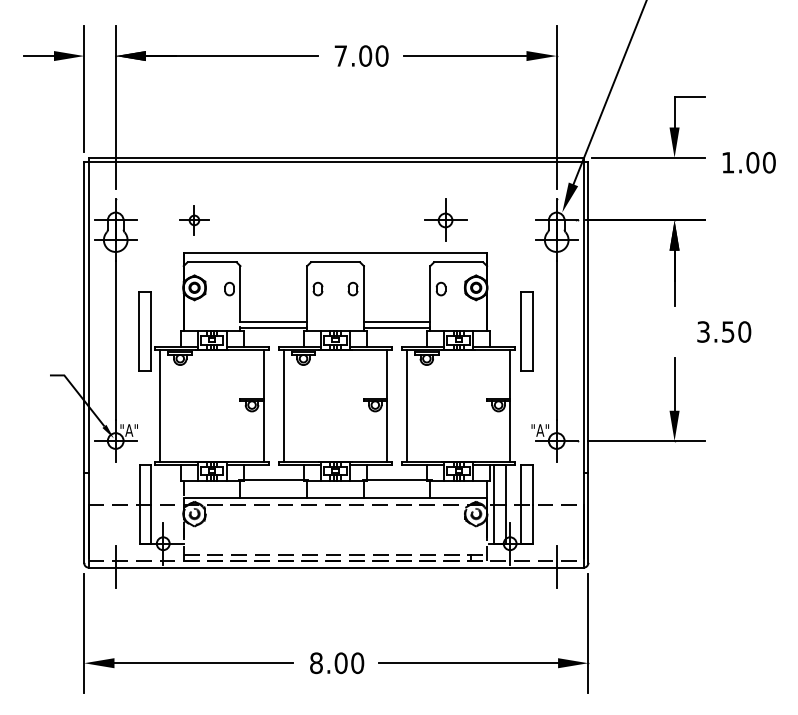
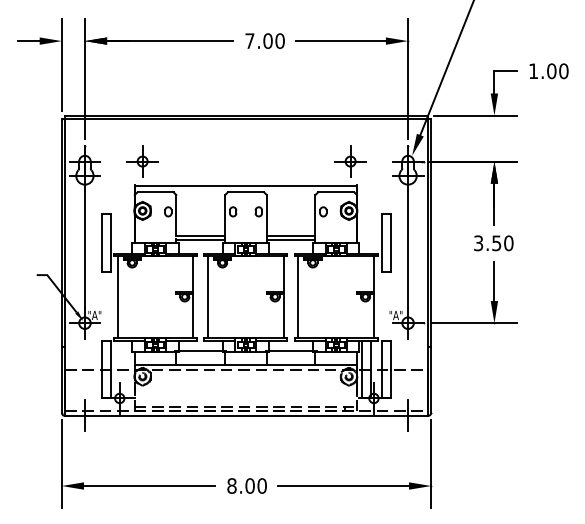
text: (748, 163) -> (548, 71), moved
part: (194, 220) -> (142, 161), size x1.43
part: (445, 220) -> (350, 161), moved
text: (723, 332) -> (493, 243), moved

